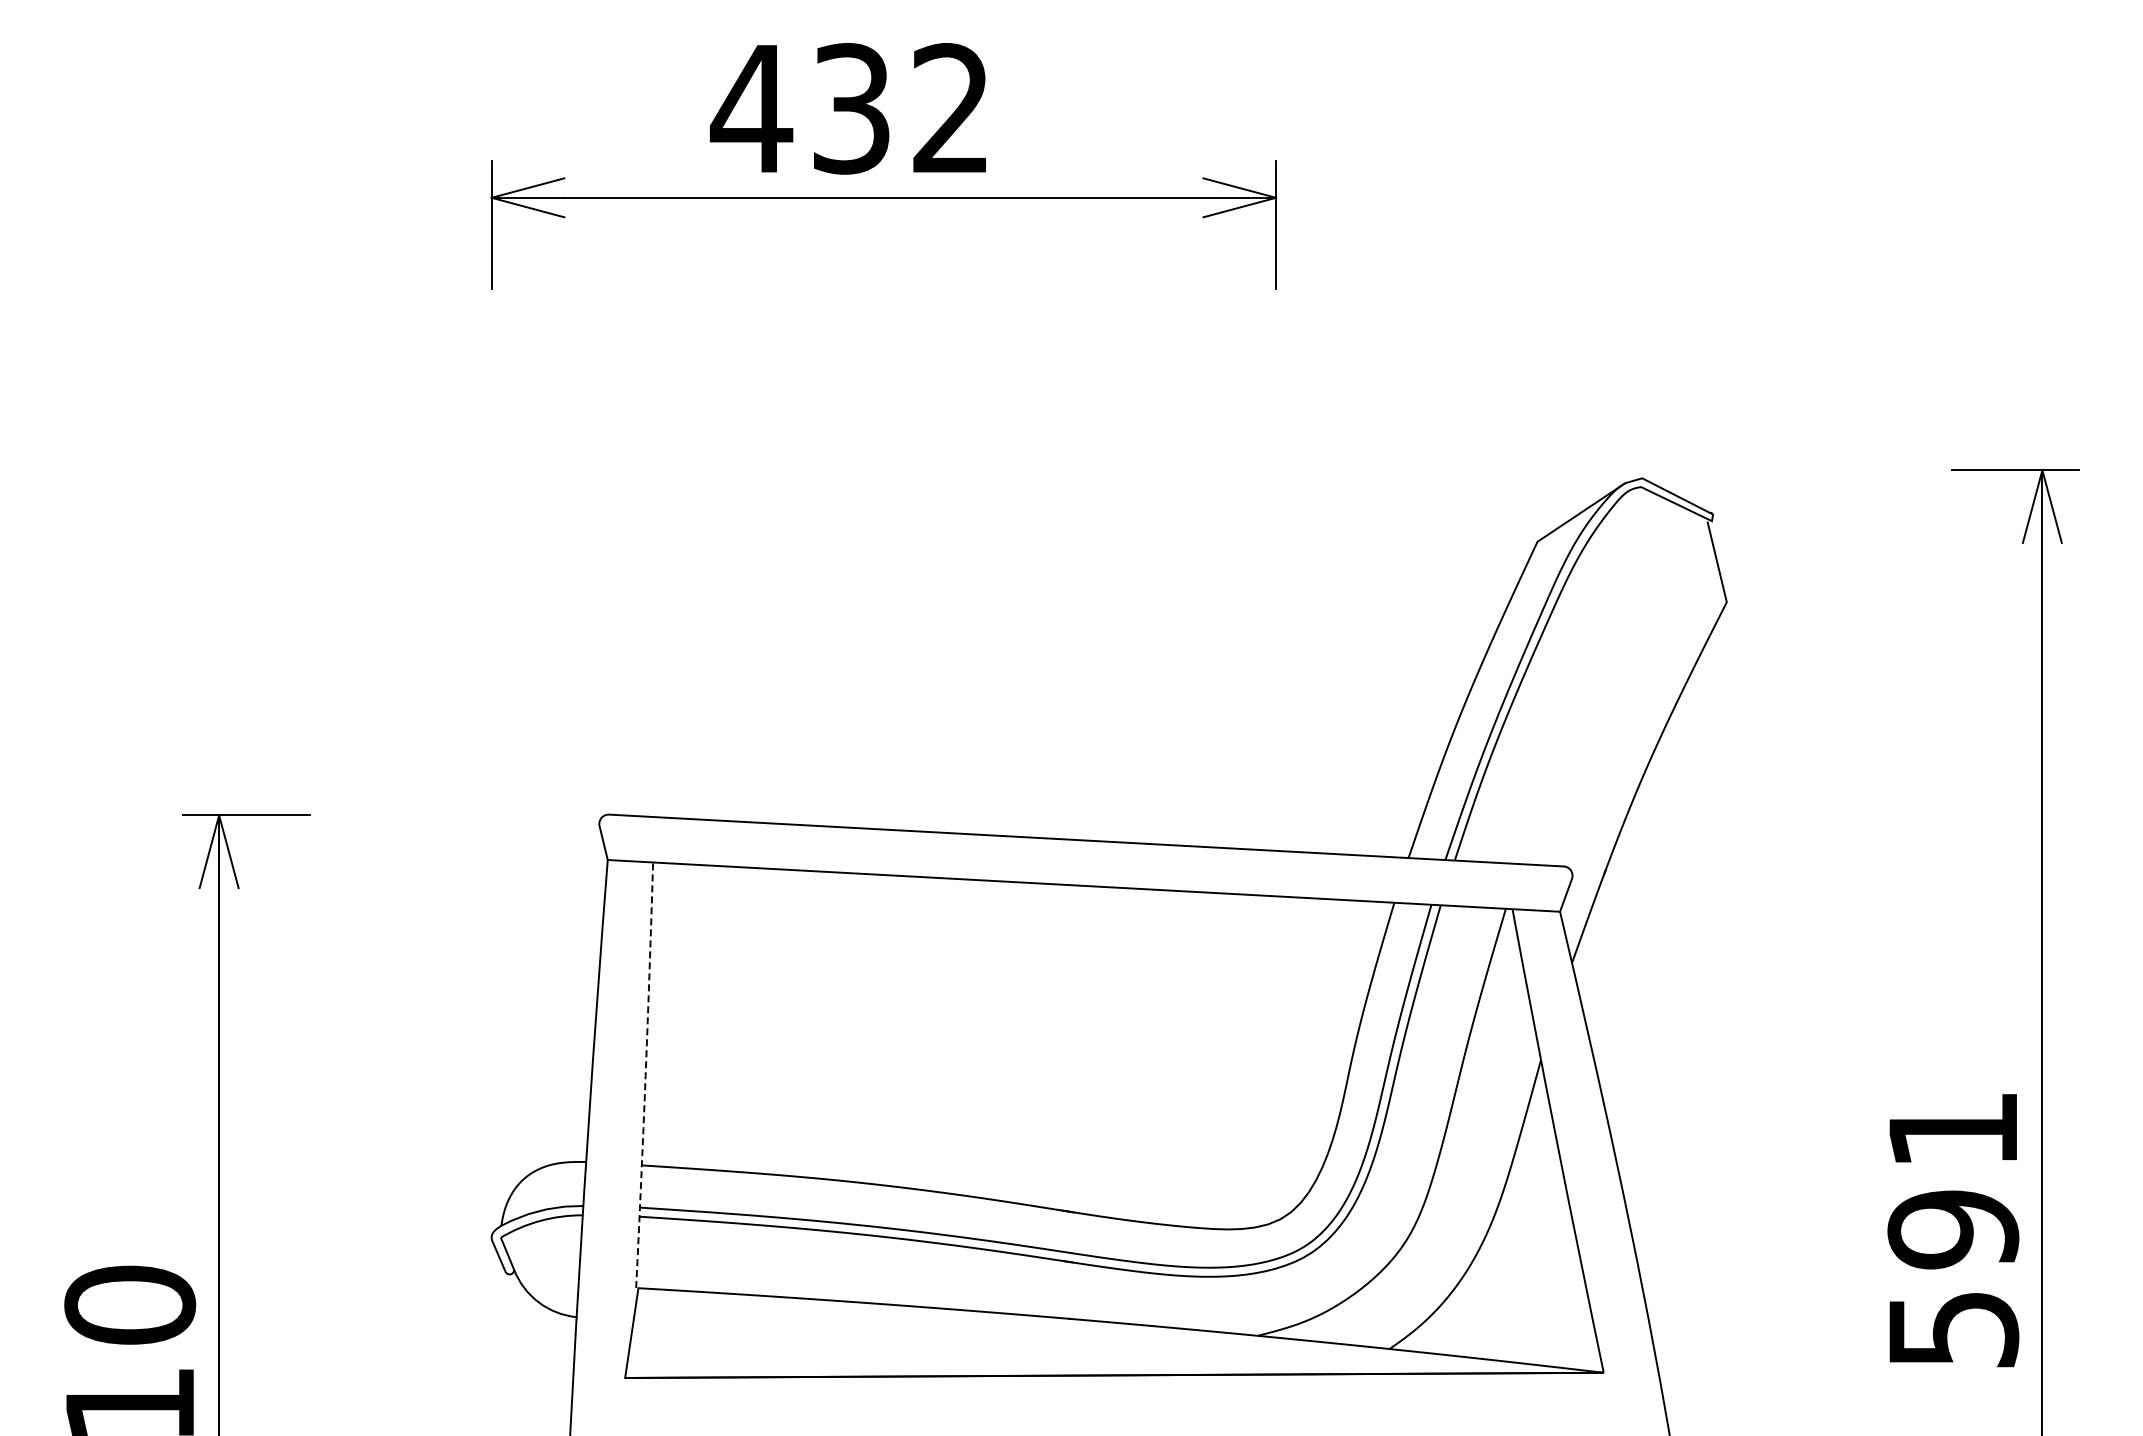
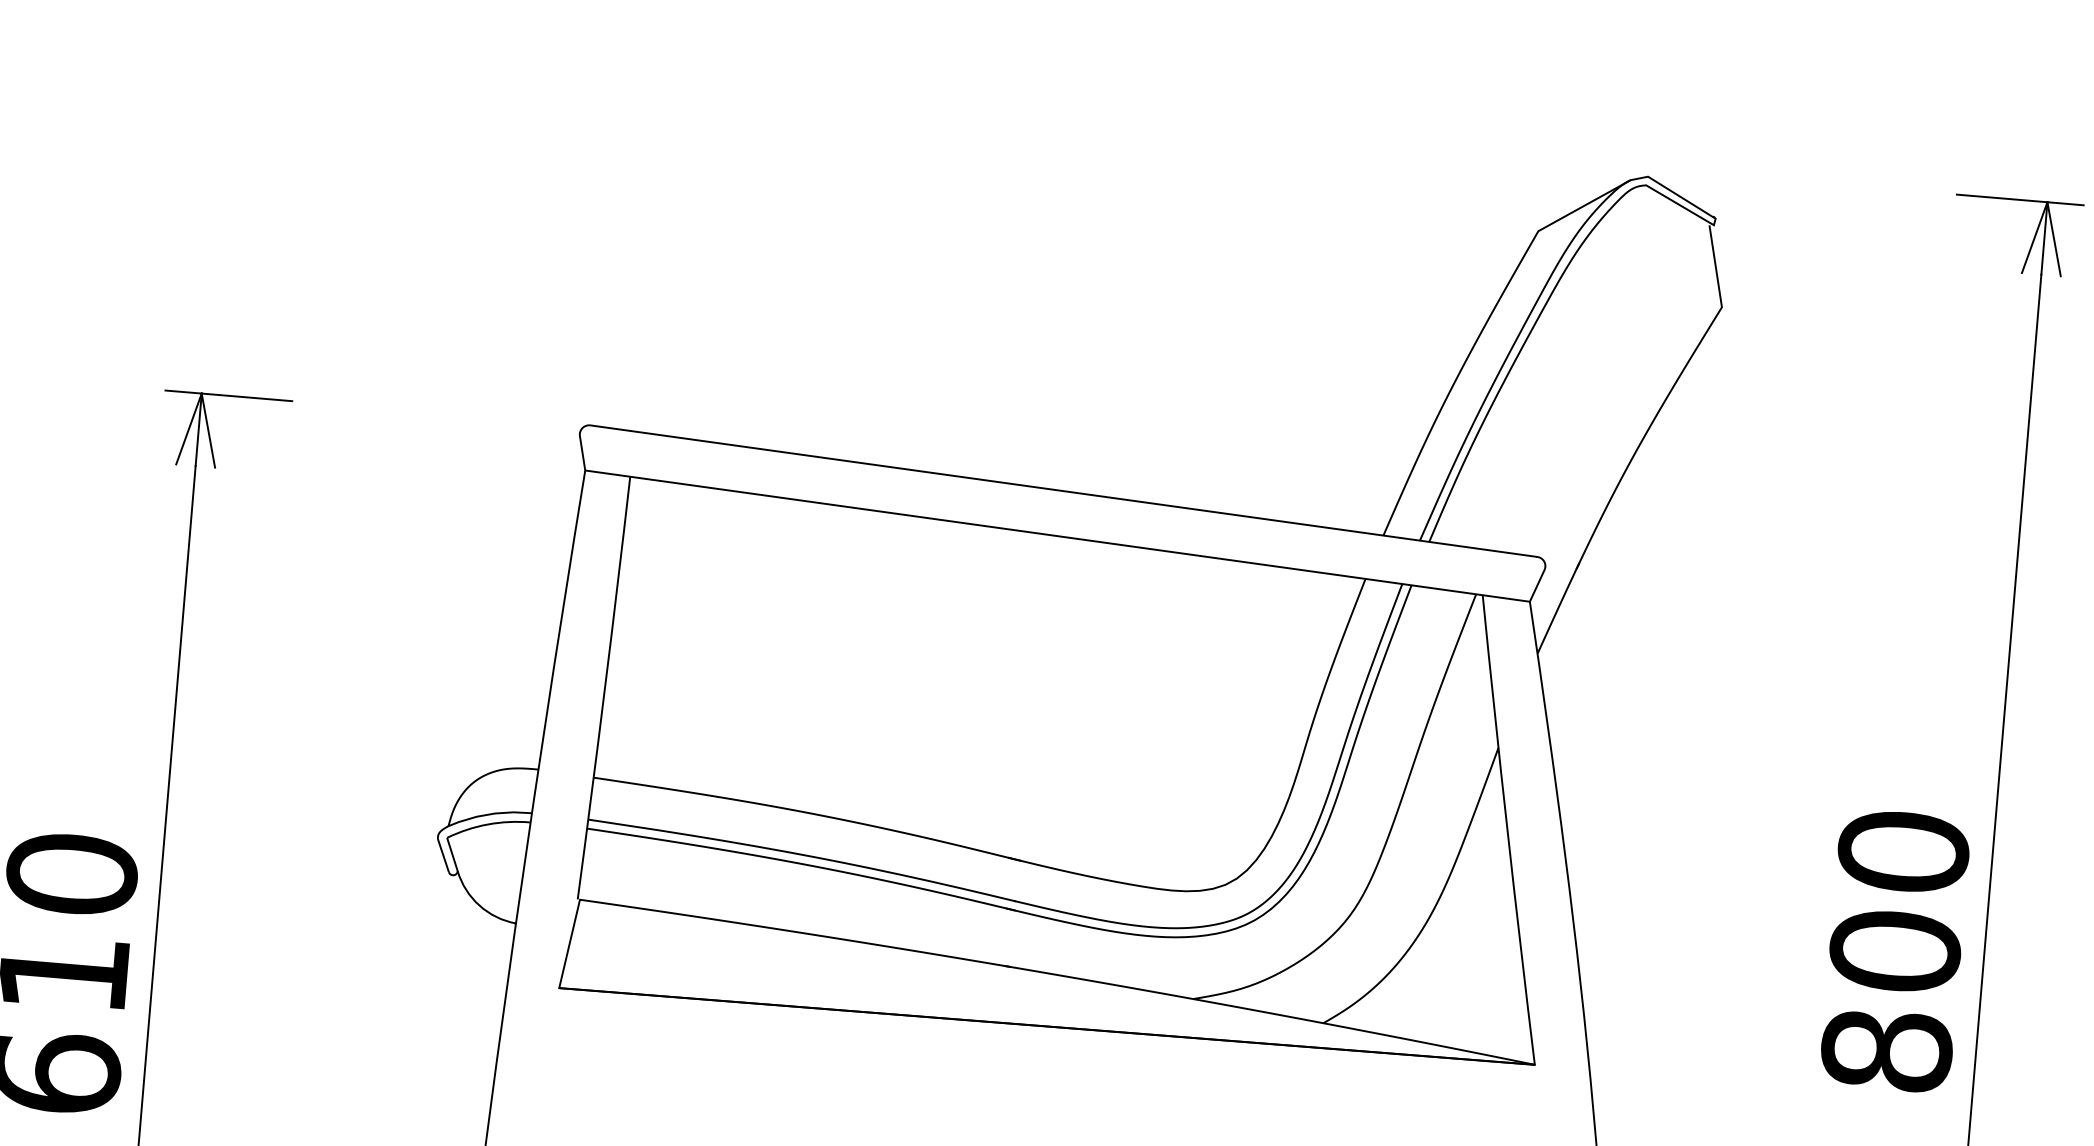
arc: (645, 1075) -> (604, 688), dashed -> solid
text: (1953, 1229) -> (1895, 951), 591 -> 800

